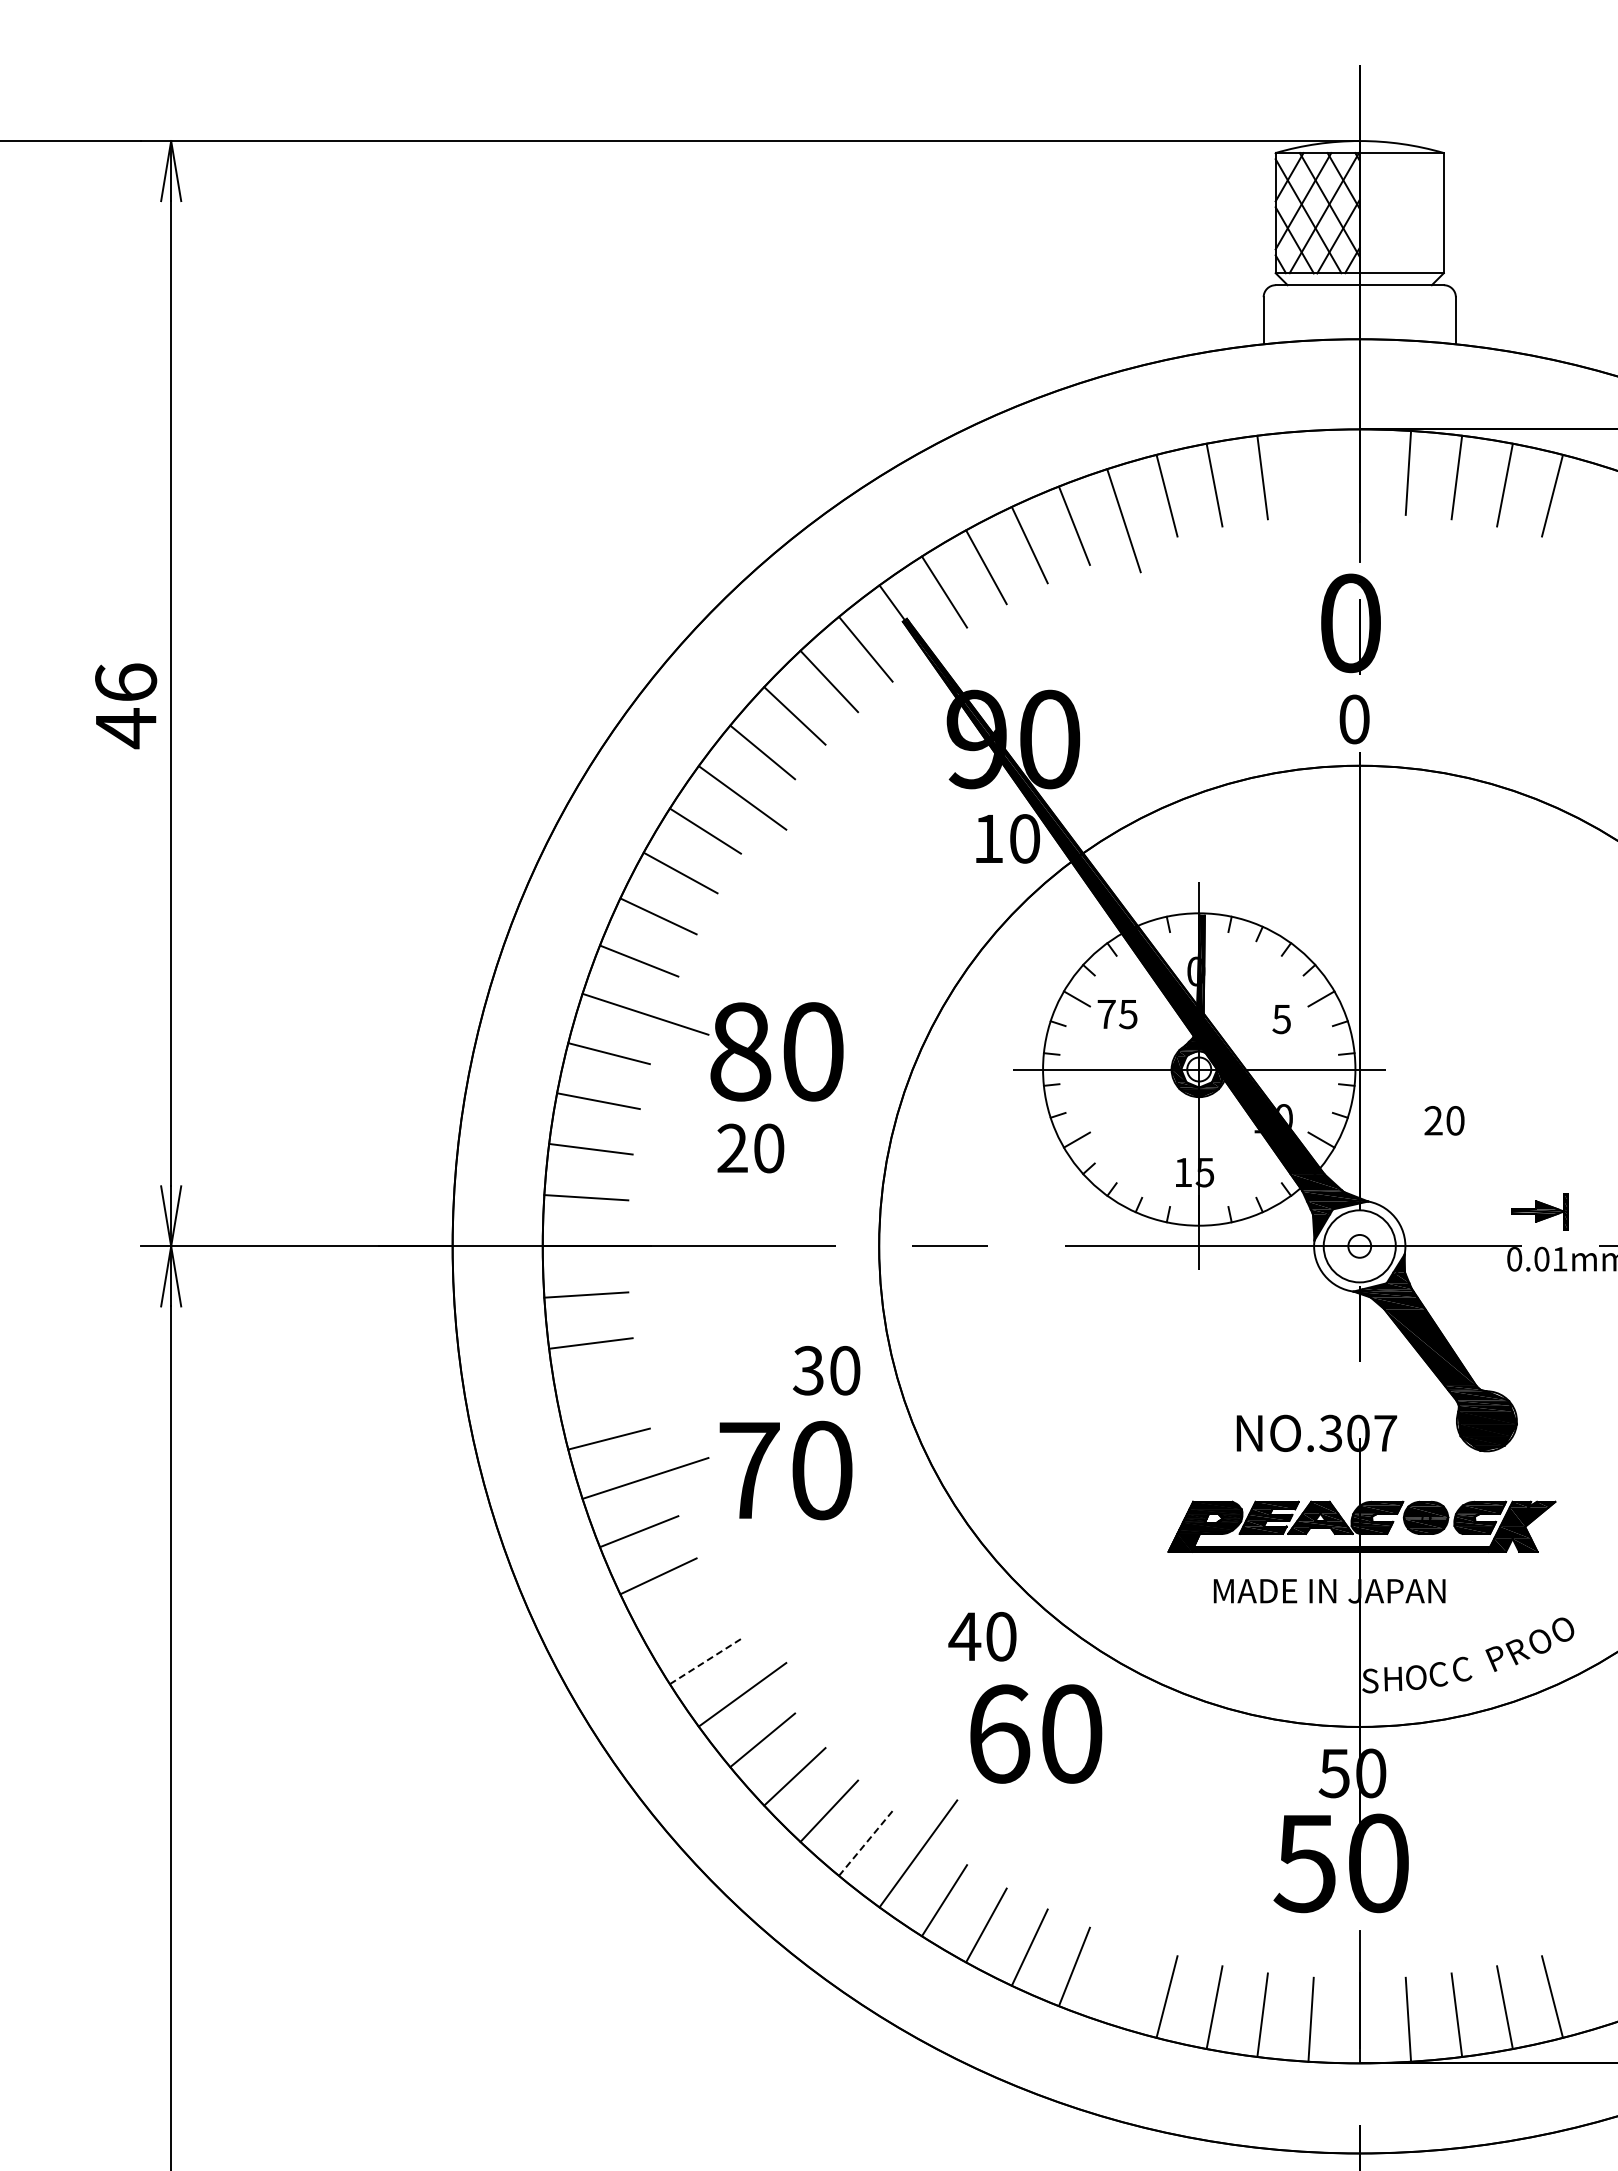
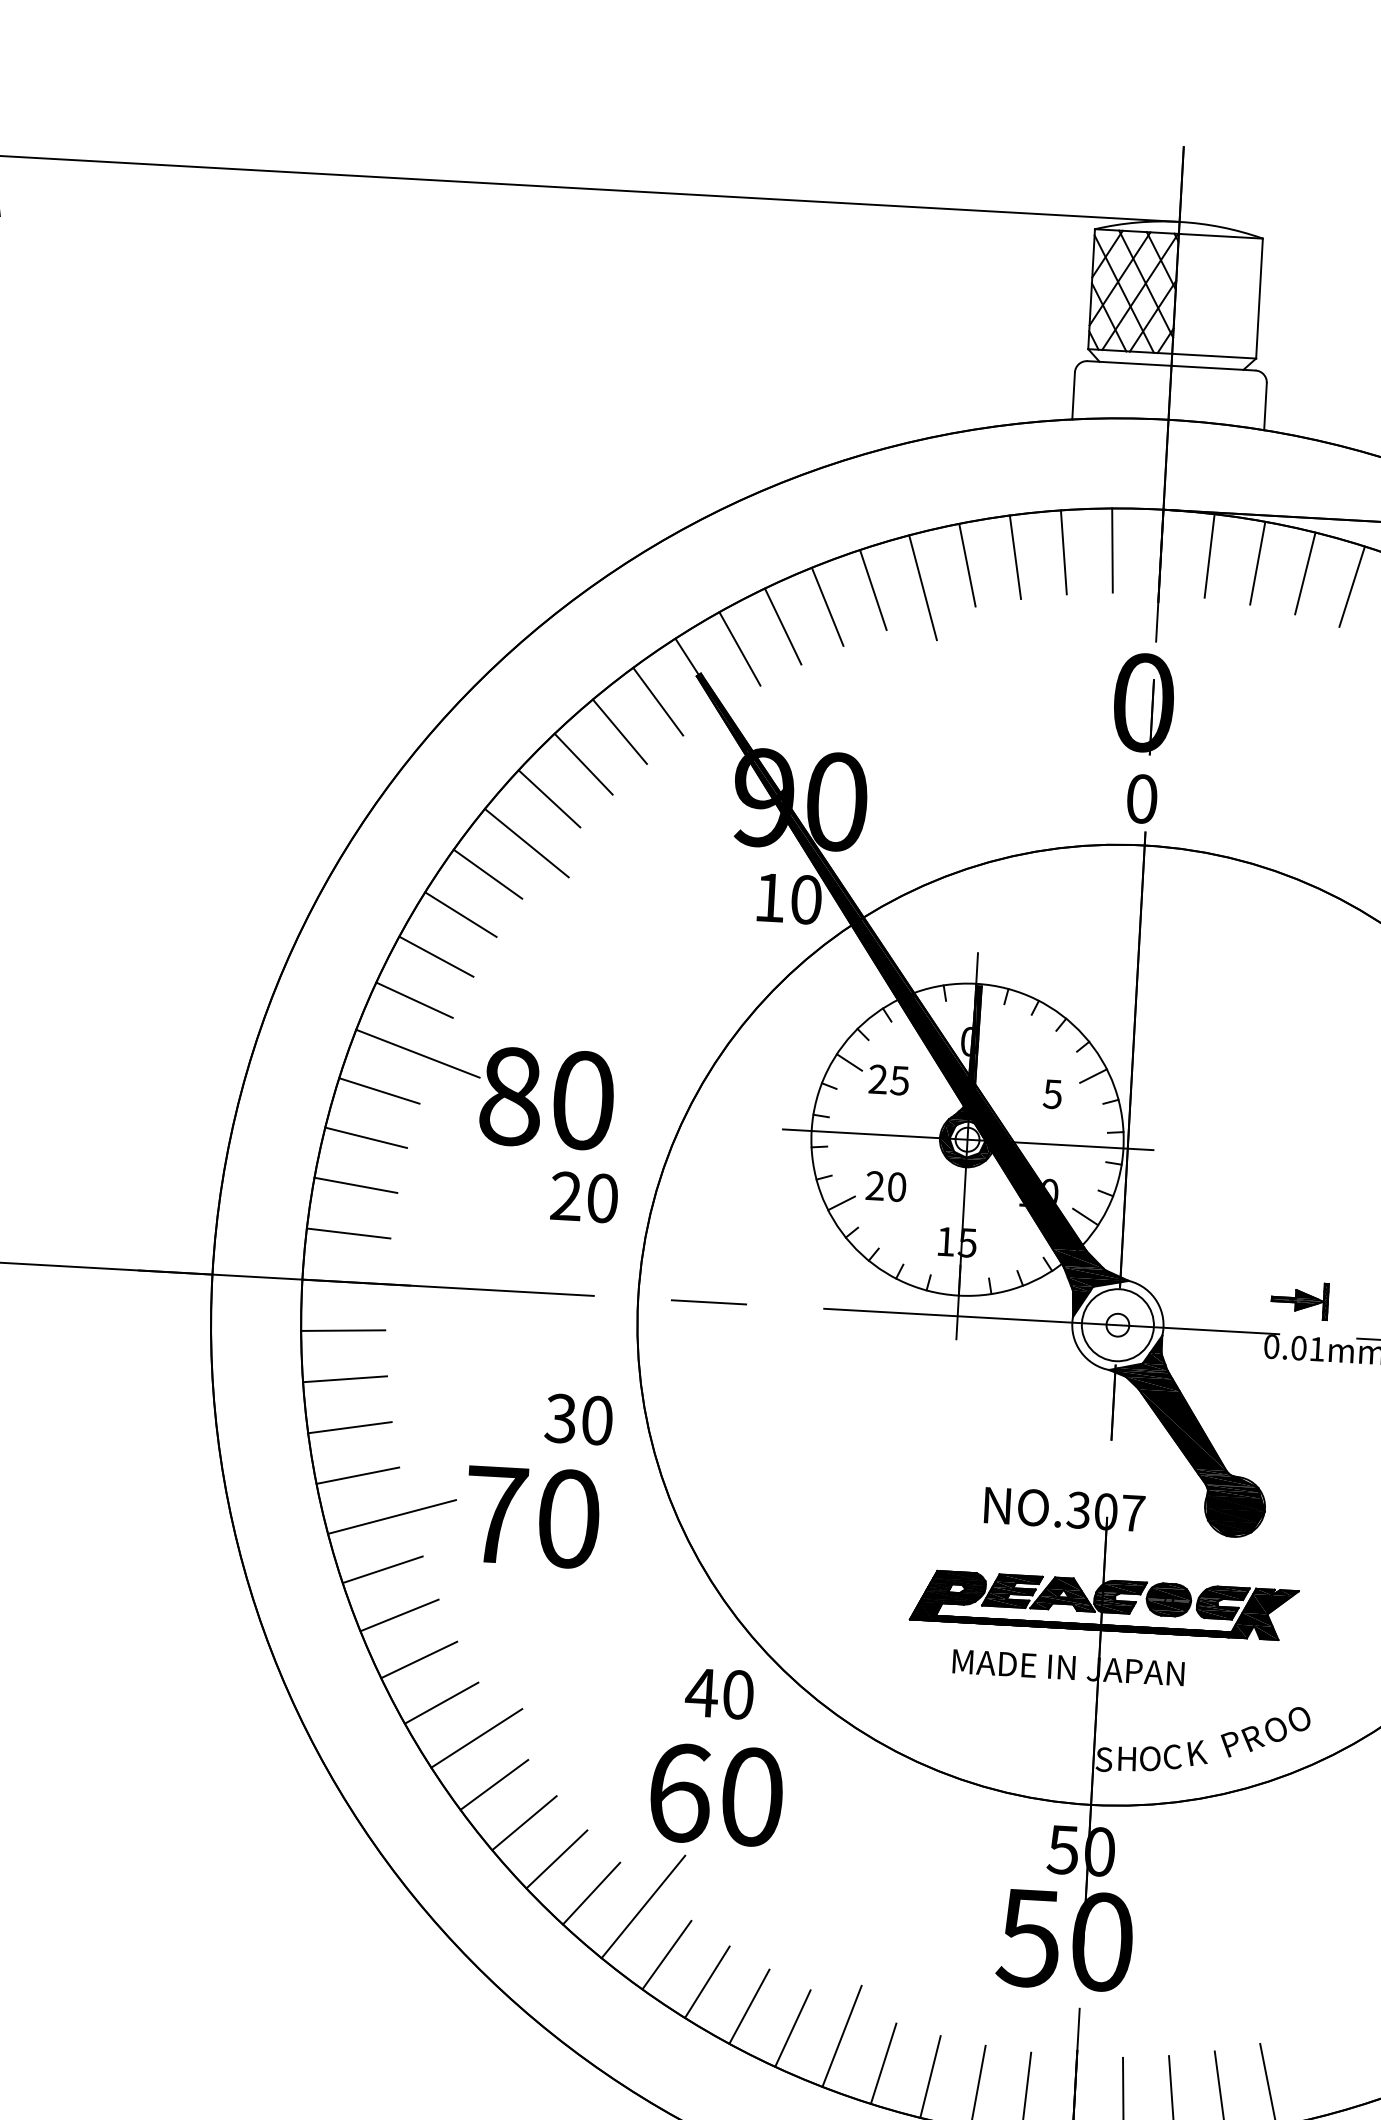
line: (1310, 472) -> (1111, 550), added
text: (1106, 1013) -> (878, 1078), 75 -> 25
text: (1444, 1120) -> (886, 1186), moved
text: (750, 1148) -> (584, 1197), moved
line: (598, 1391) -> (349, 1427), added
line: (680, 1619) -> (419, 1659), added
line: (705, 1661) -> (441, 1703), dashed -> solid
text: (1463, 1669) -> (1197, 1753), C -> K
text: (1036, 1733) -> (716, 1794), moved
line: (866, 1843) -> (592, 1893), dashed -> solid
line: (1123, 1971) -> (841, 2035), added

